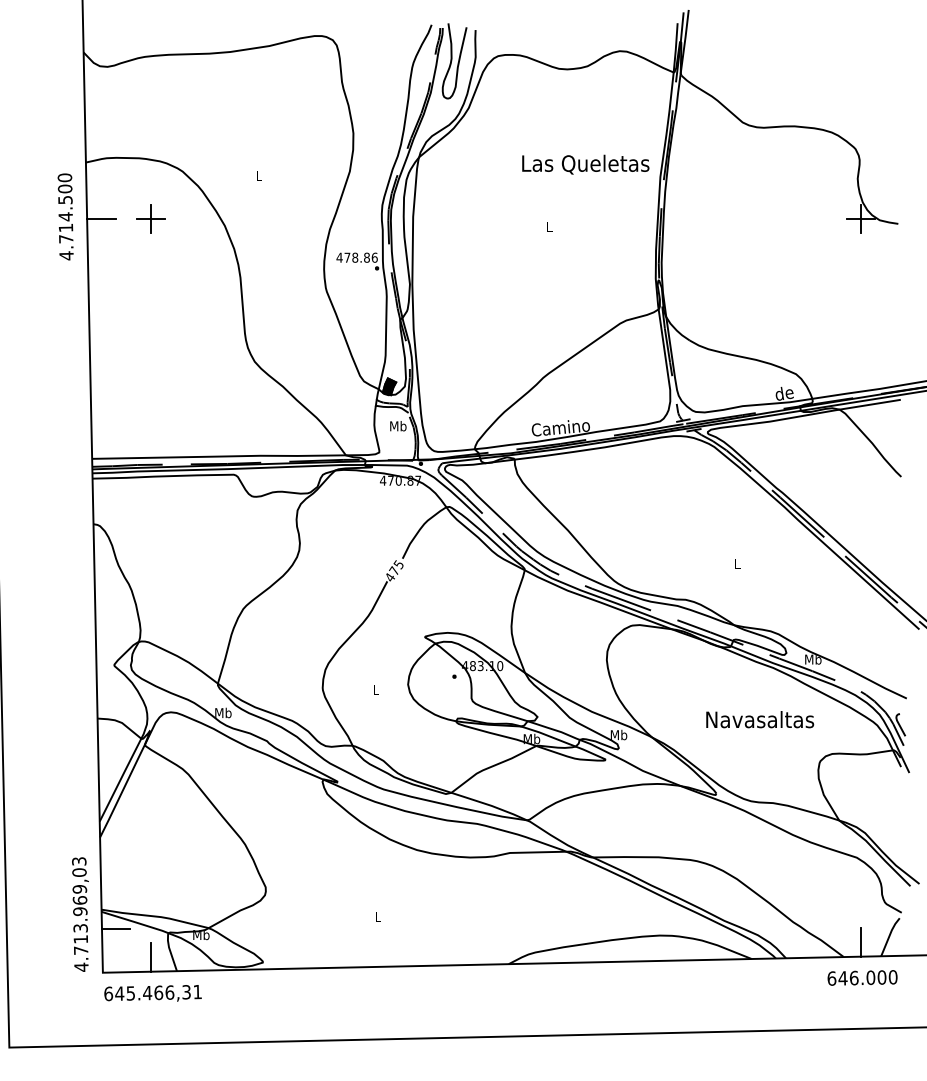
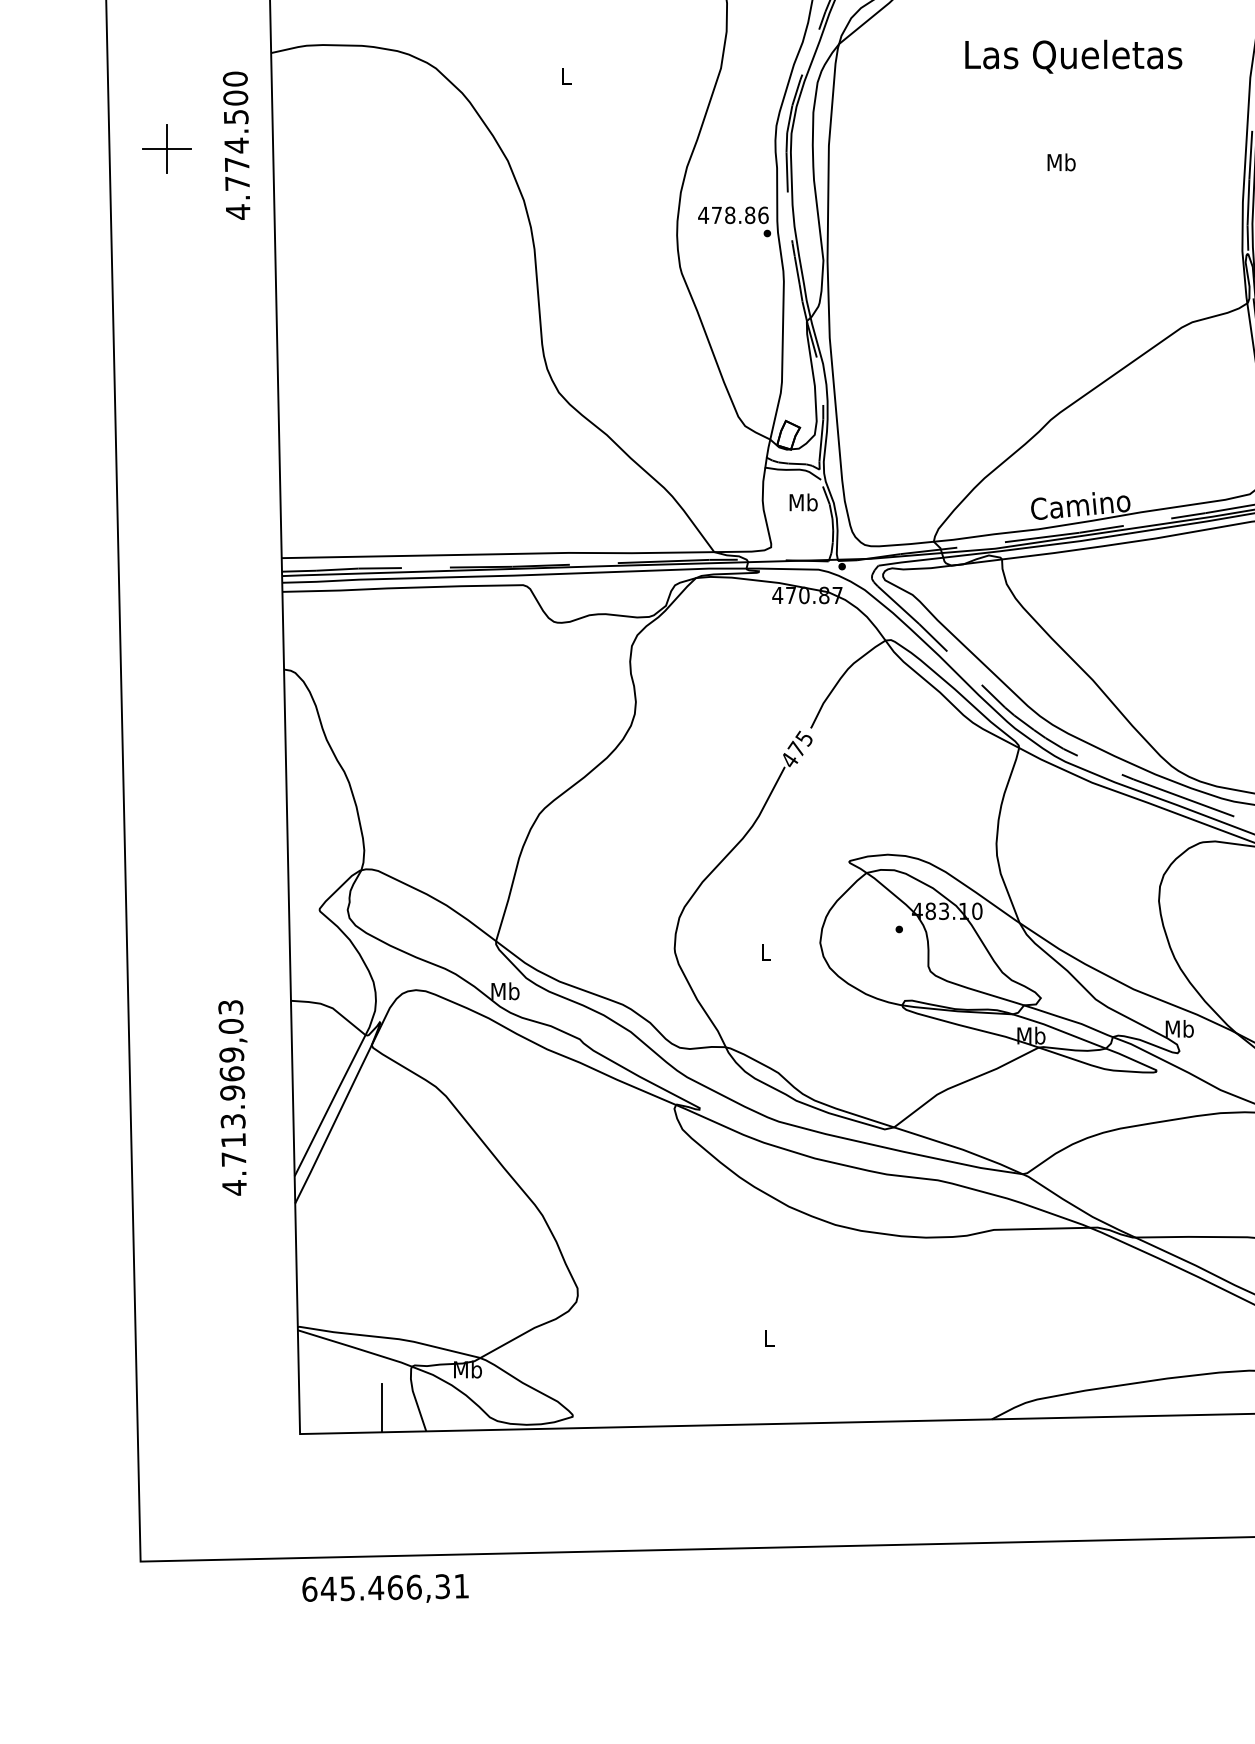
text: (585, 164) -> (1073, 56), moved
line: (101, 218) -> (297, 148), removed
part: (150, 218) -> (166, 148), moved
text: (549, 226) -> (1061, 162), L -> Mb
text: (65, 227) -> (236, 163), 4.714.500 -> 4.774.500
fill: (389, 386) -> (788, 434), removed
text: (80, 914) -> (232, 1097), moved
line: (115, 928) -> (321, 1358), removed
text: (152, 993) -> (384, 1588), moved

